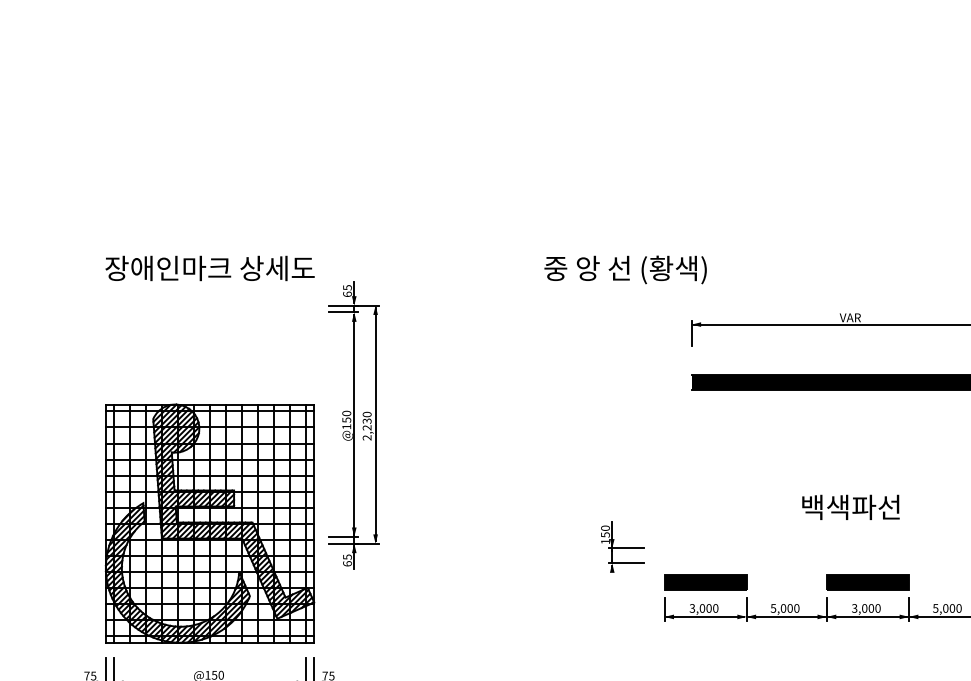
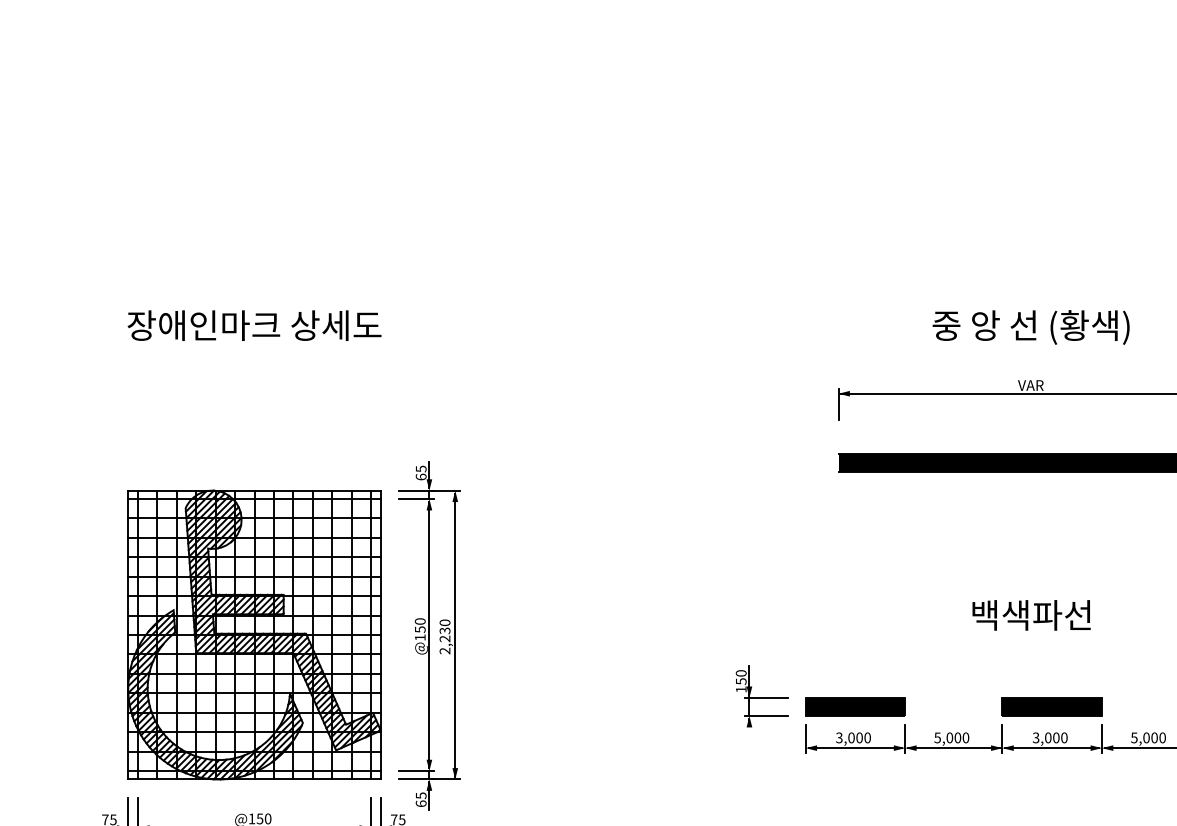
text: (625, 269) -> (1031, 326), moved
part: (353, 425) -> (428, 636), moved
part: (622, 546) -> (761, 695), moved

